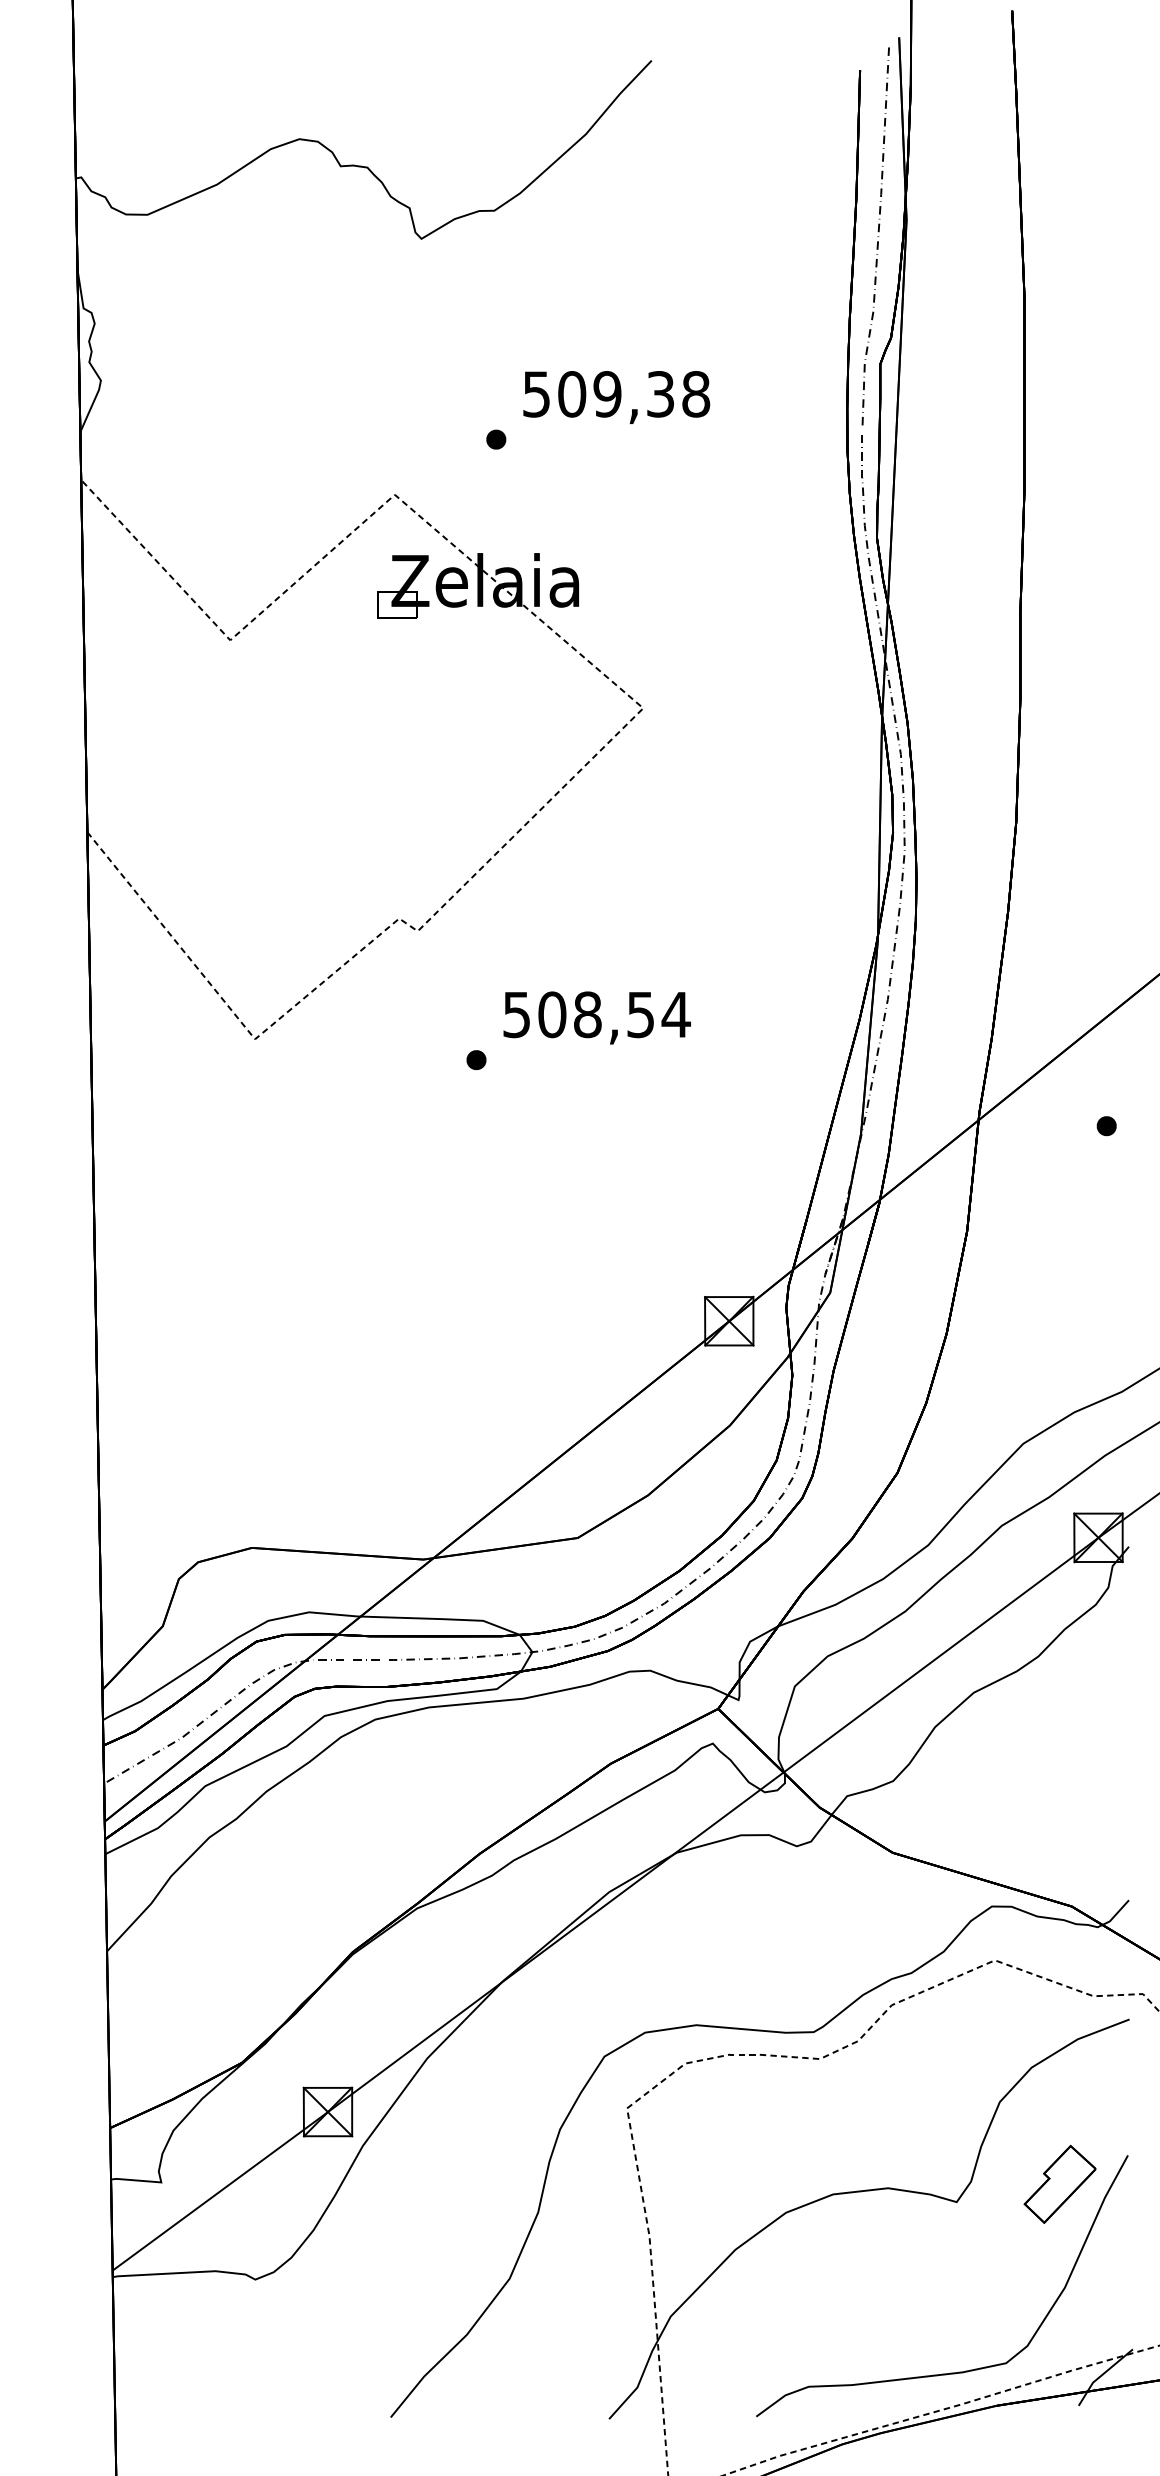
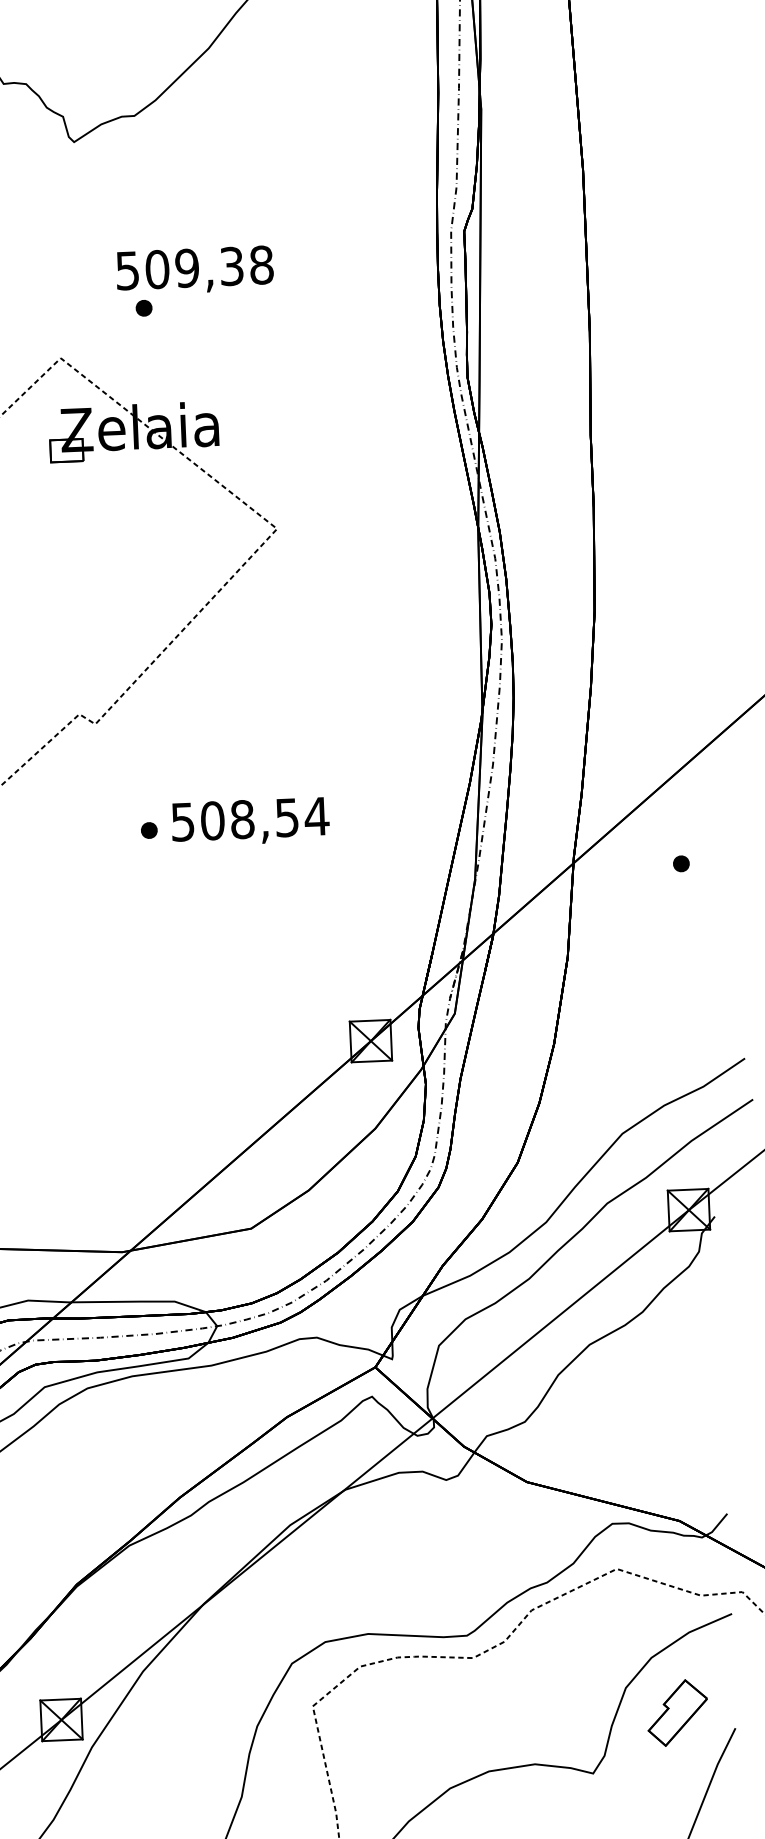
text: (616, 397) -> (194, 270), moved
text: (596, 1017) -> (249, 821), moved
part: (1059, 2183) -> (677, 1712), moved

